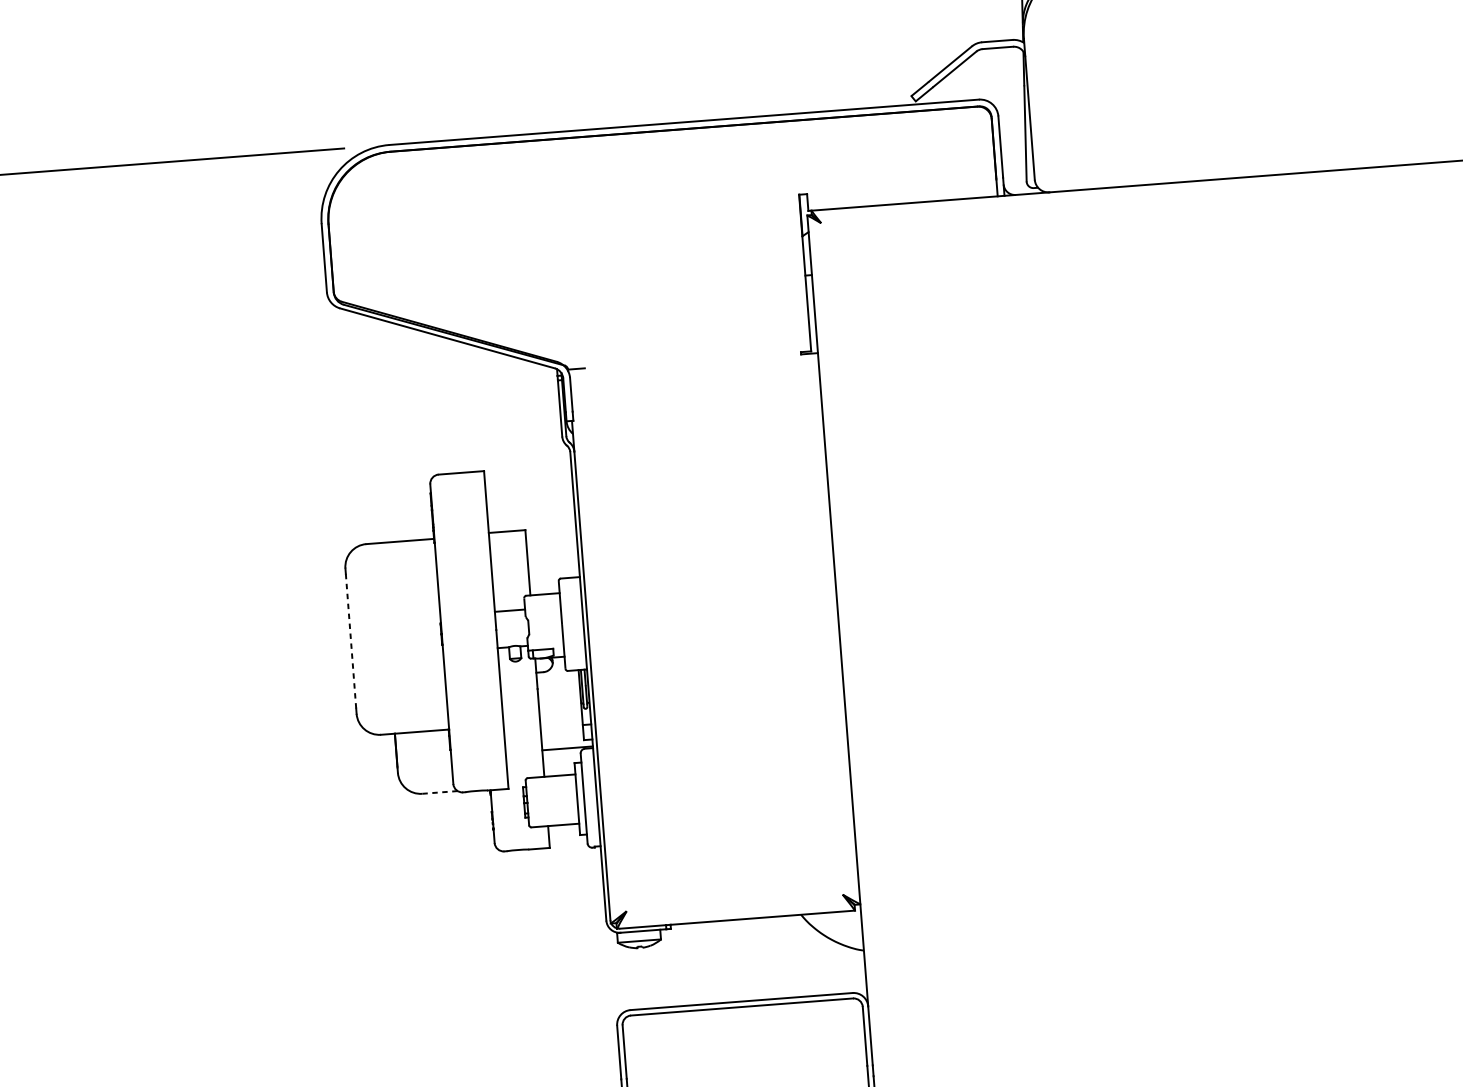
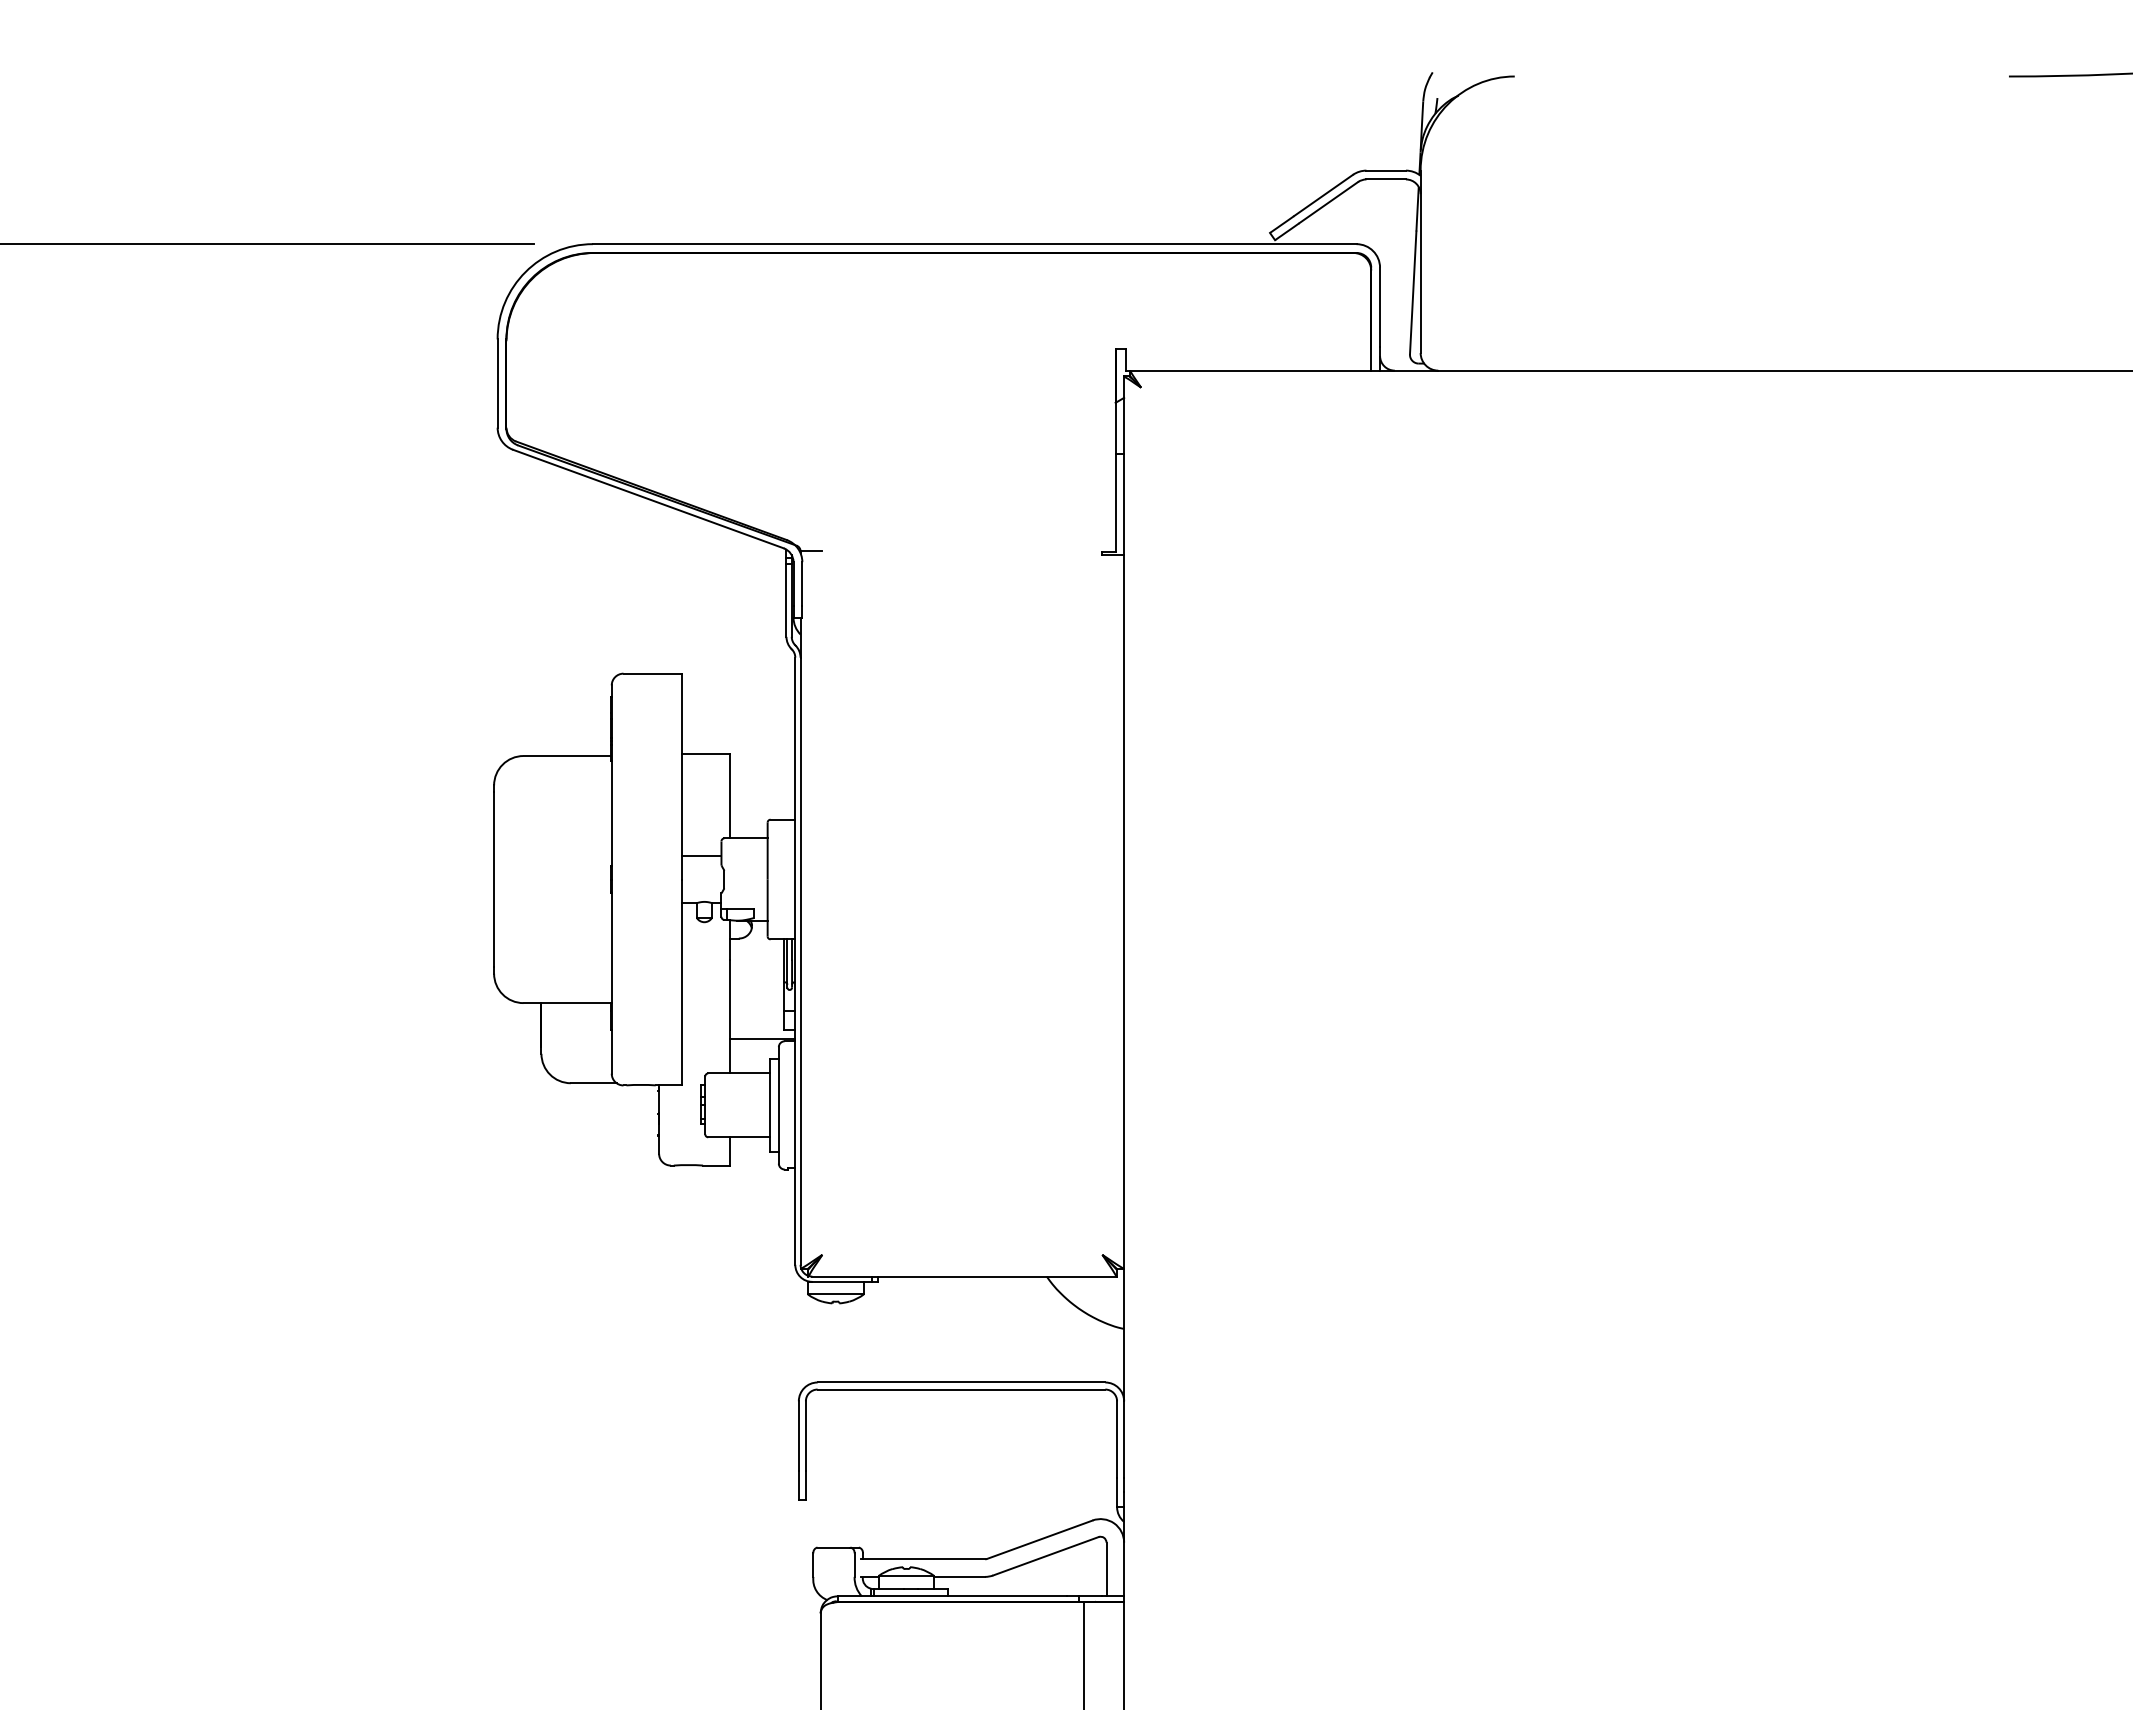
line: (351, 641) -> (494, 879), dashed -> solid
line: (439, 792) -> (593, 1083), dashed -> solid

